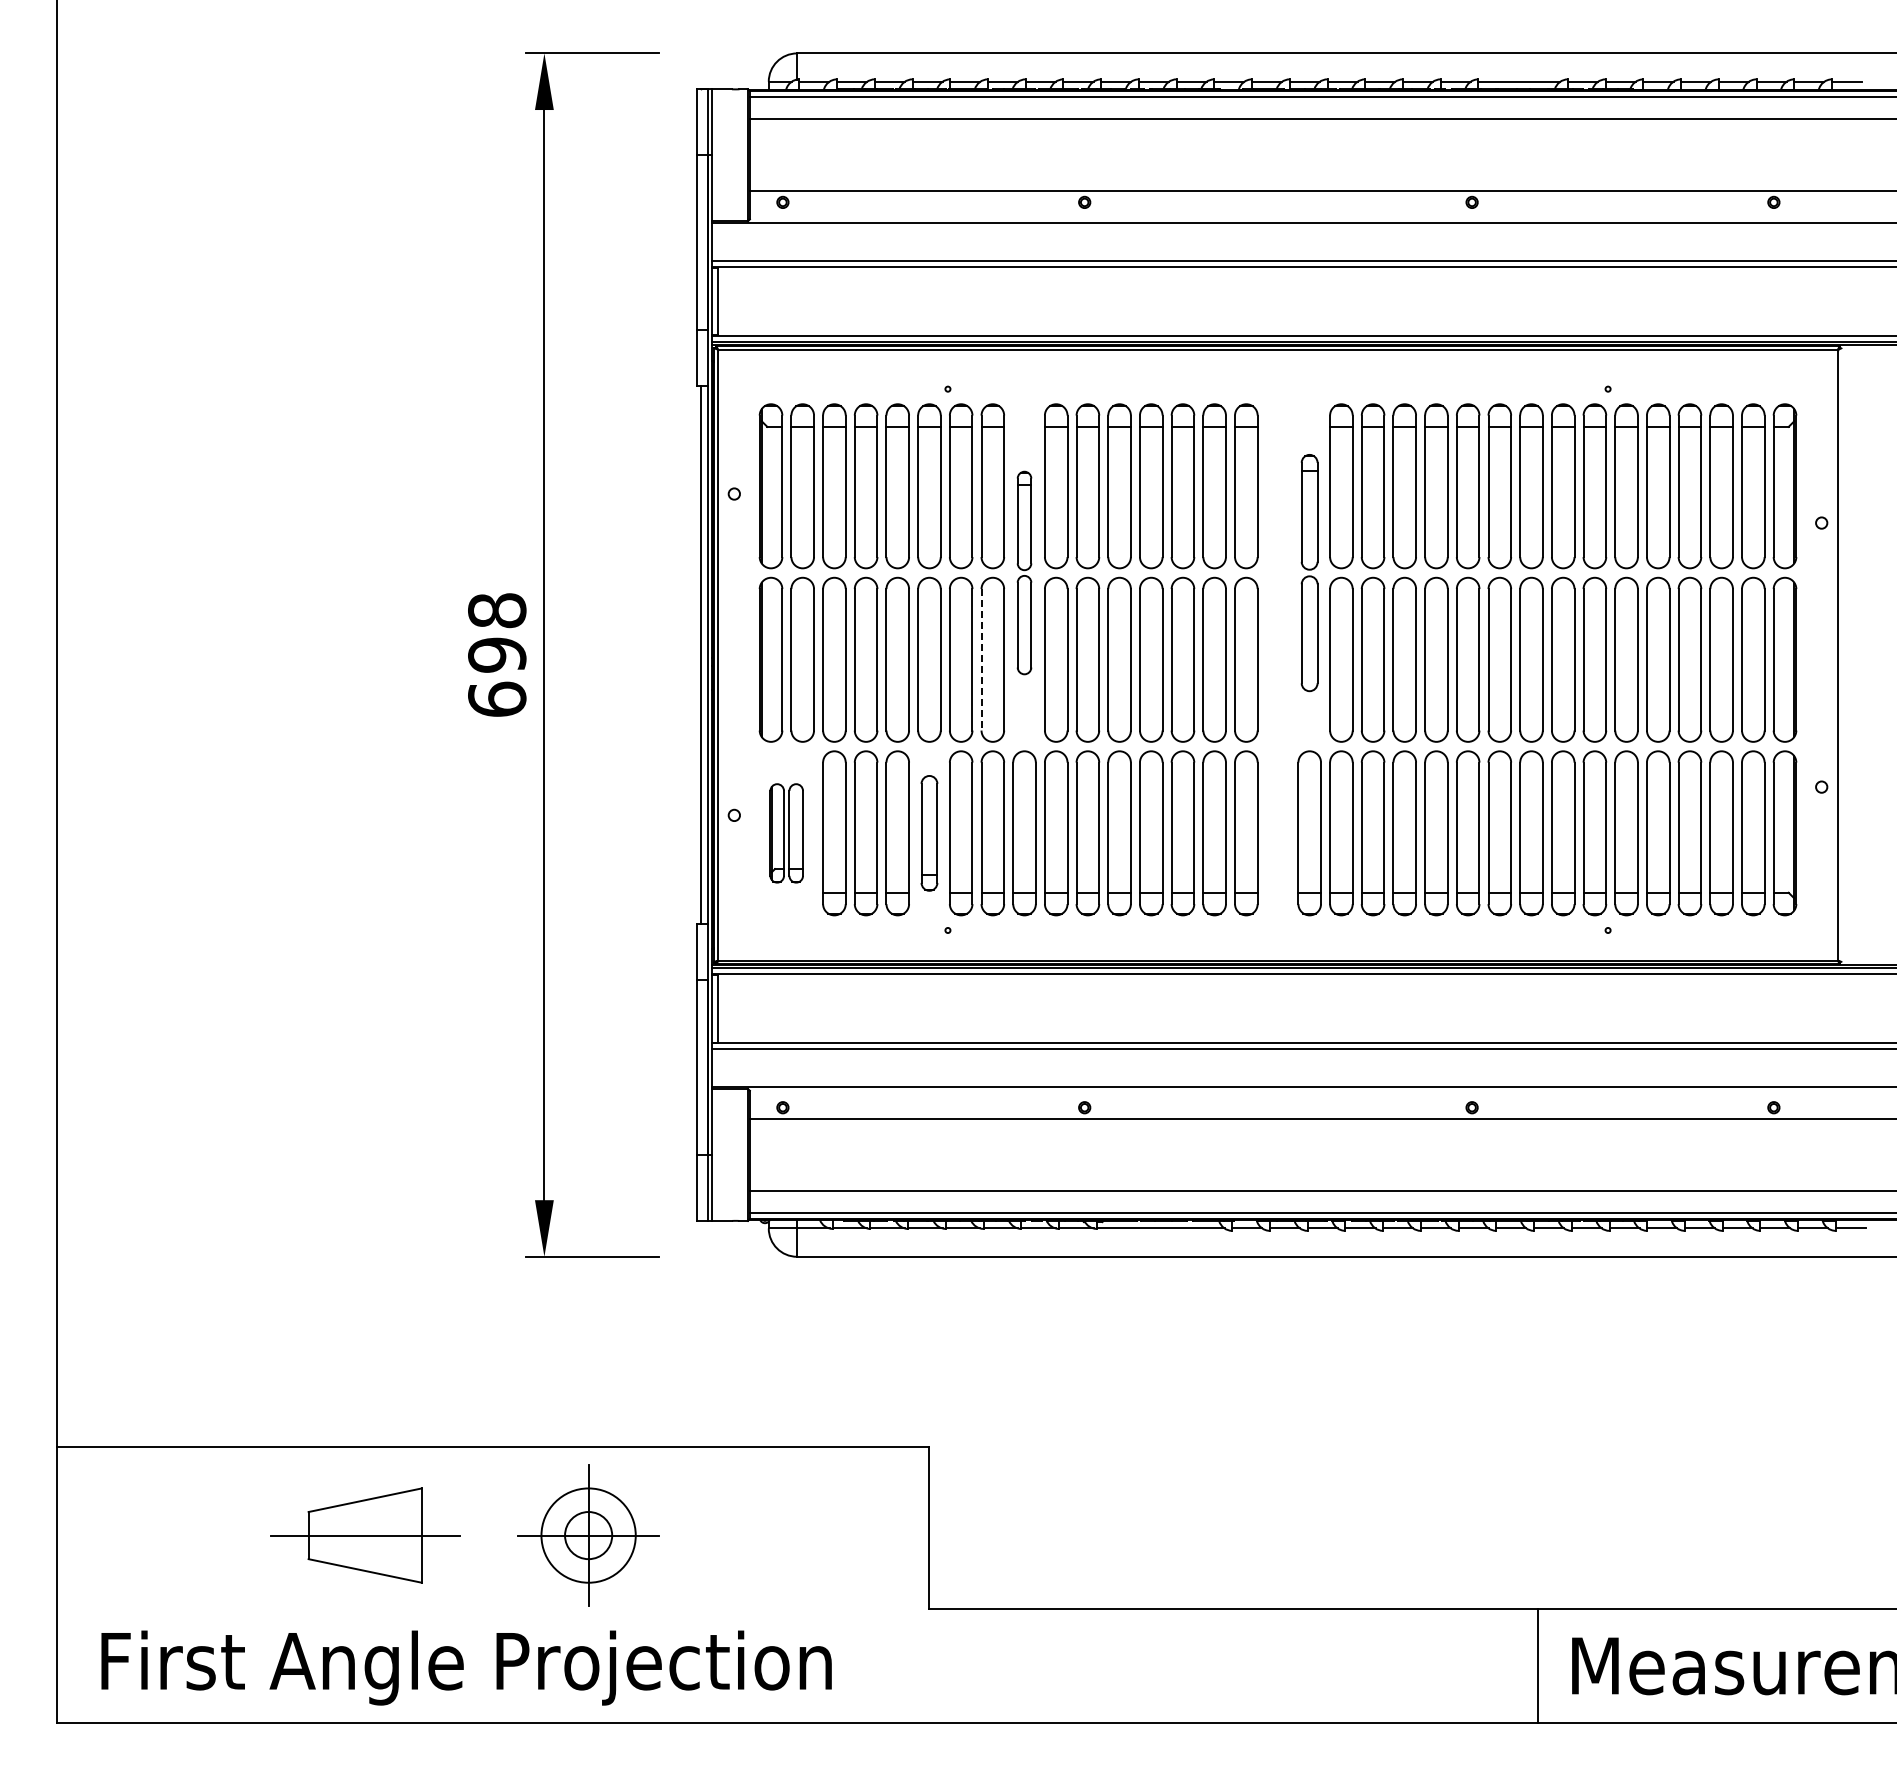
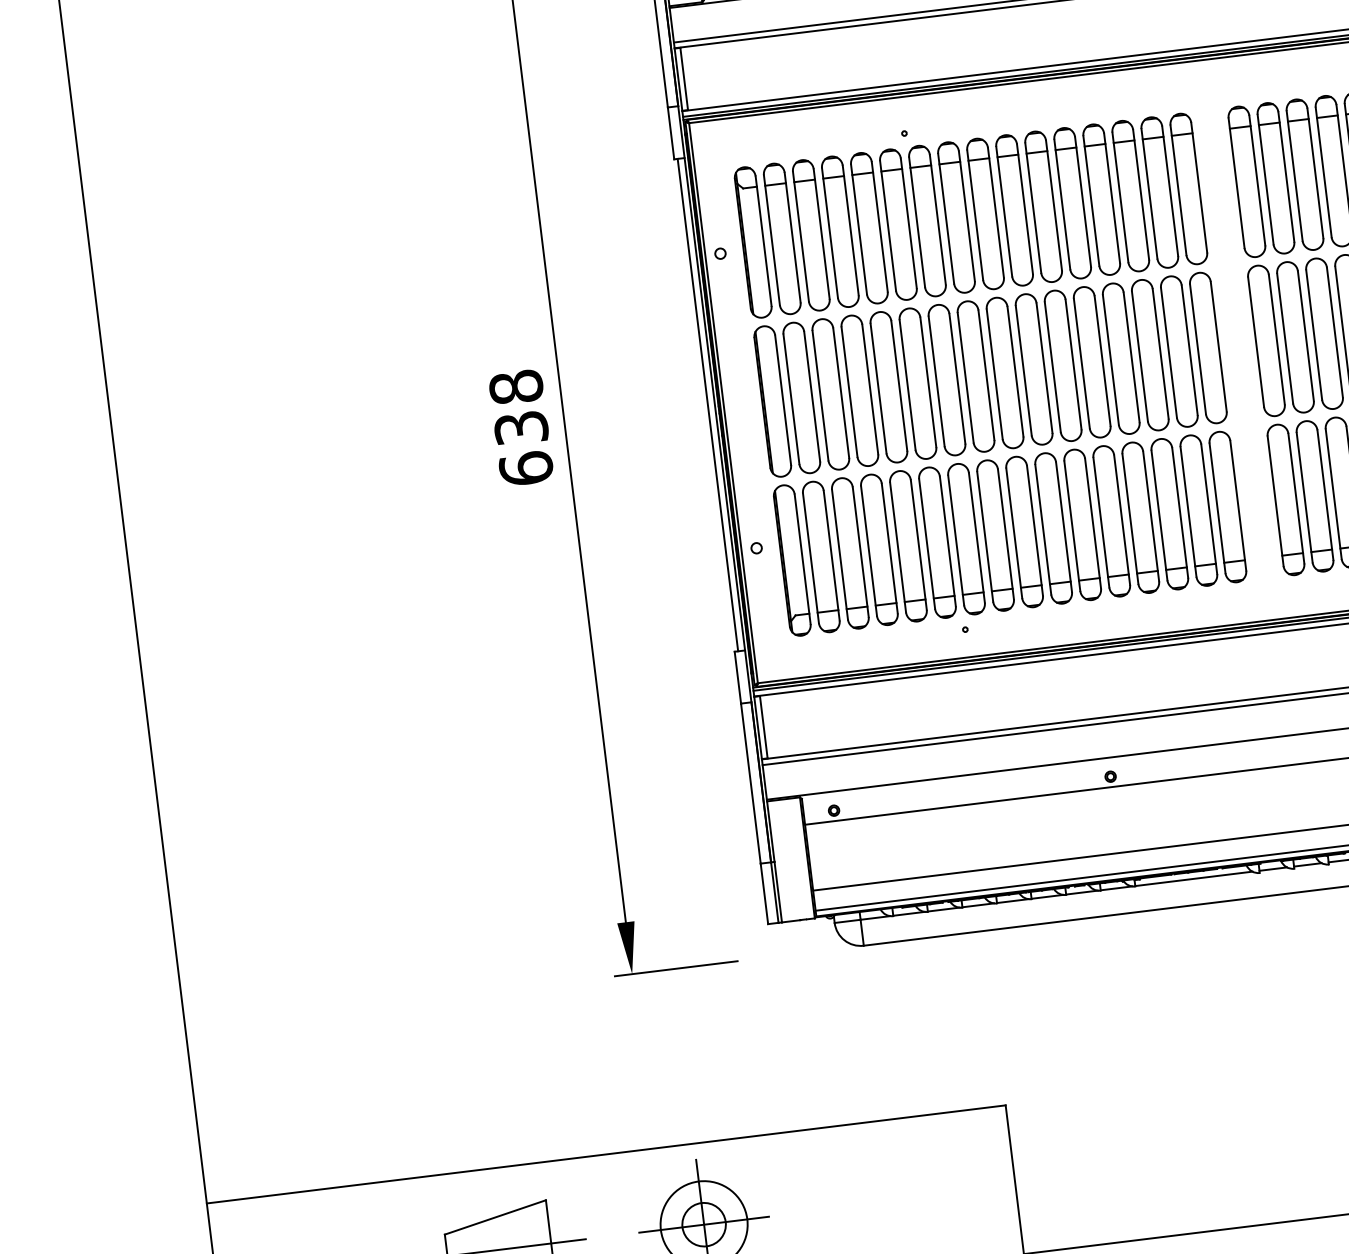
part: (1024, 572) -> (995, 292), size x1.67
part: (1309, 572) -> (1256, 260), size x1.43
text: (497, 654) -> (521, 427), 698 -> 638
line: (981, 659) -> (965, 377), dashed -> solid
part: (786, 833) -> (806, 558), size x1.67
part: (929, 833) -> (937, 542), size x1.43

